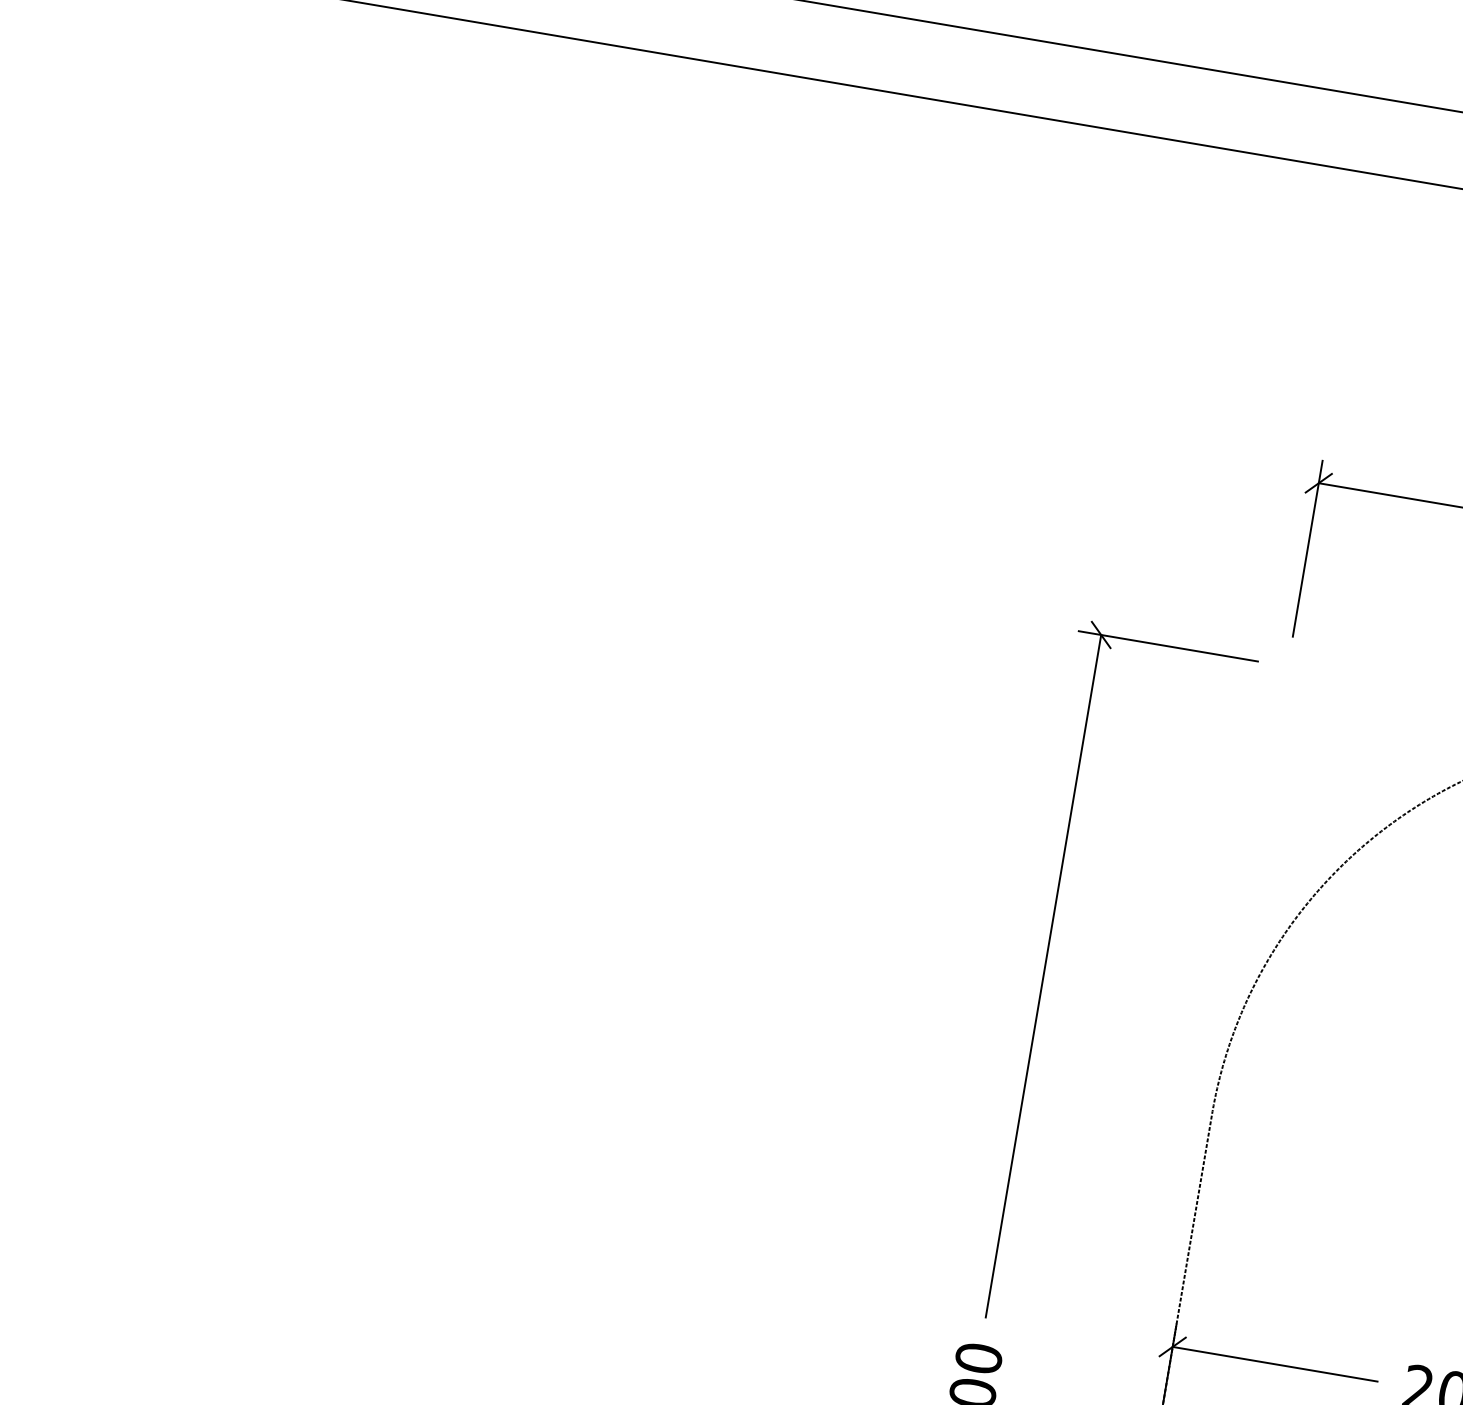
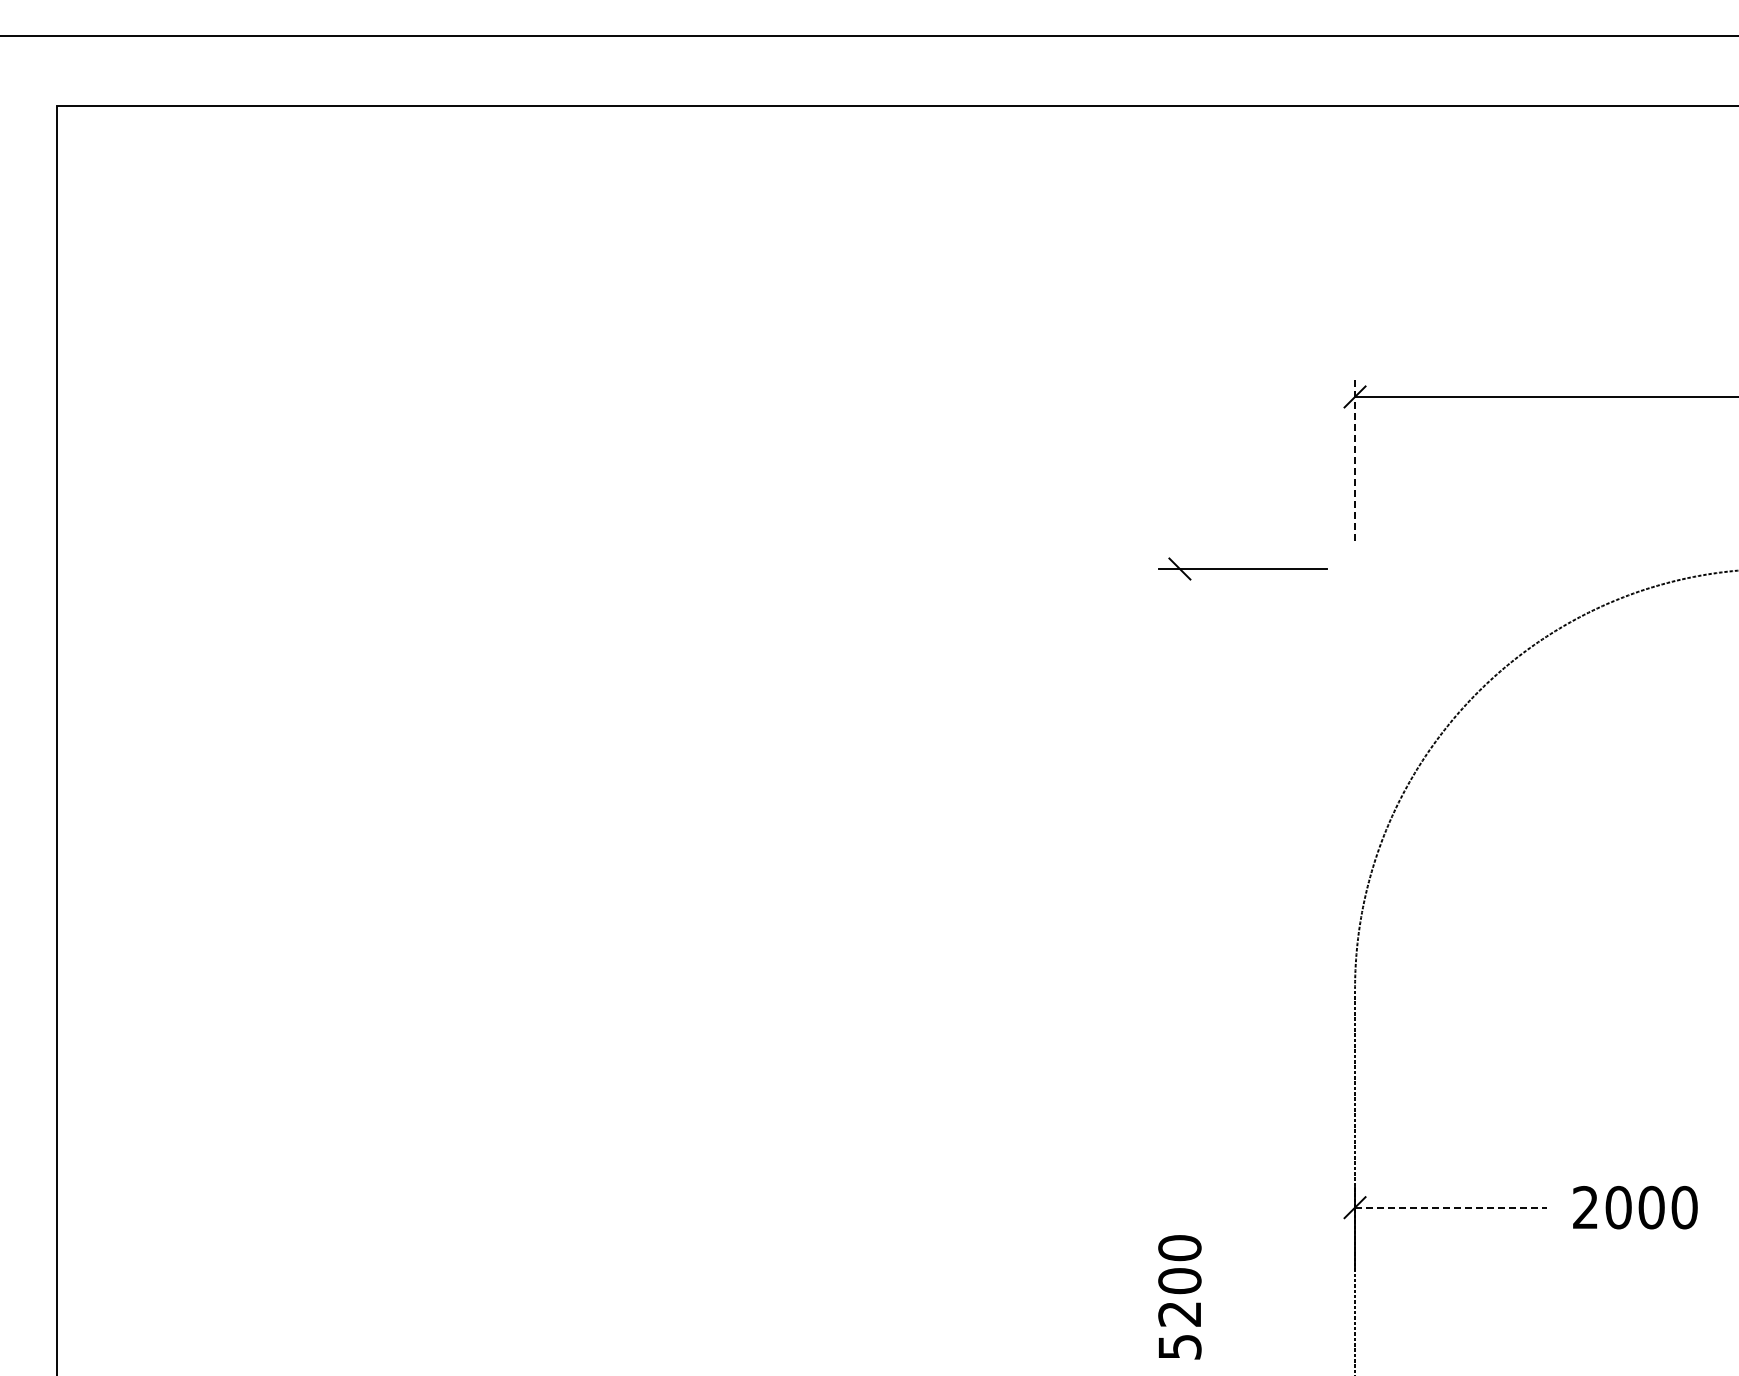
line: (1308, 548) -> (1355, 458), solid -> dashed
line: (1043, 976) -> (1179, 889), removed
line: (1275, 1364) -> (1451, 1207), solid -> dashed

